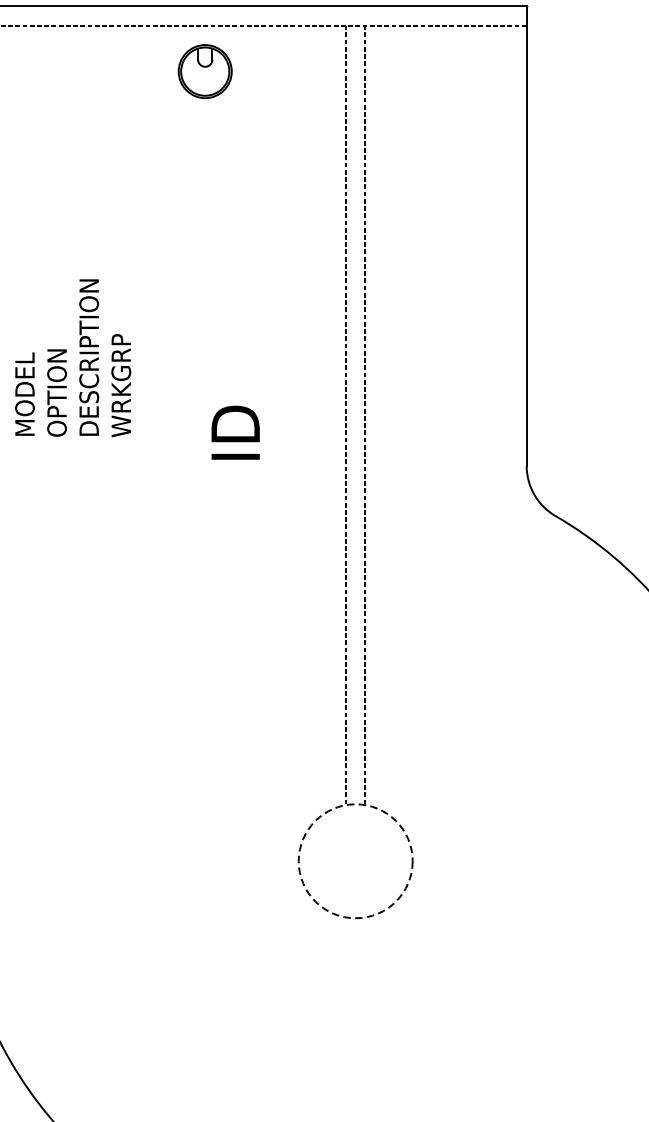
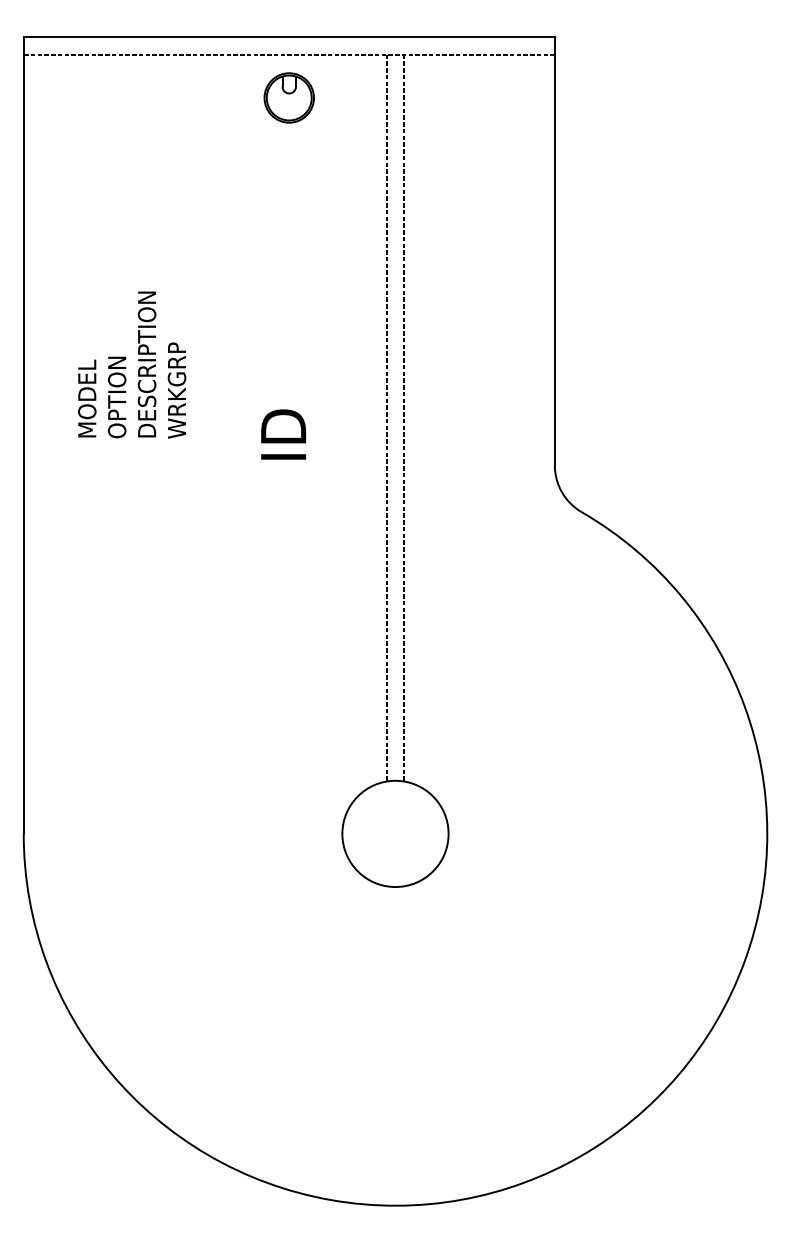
part: (204, 71) -> (288, 97), moved
circle: (355, 860) -> (395, 833), dashed -> solid

